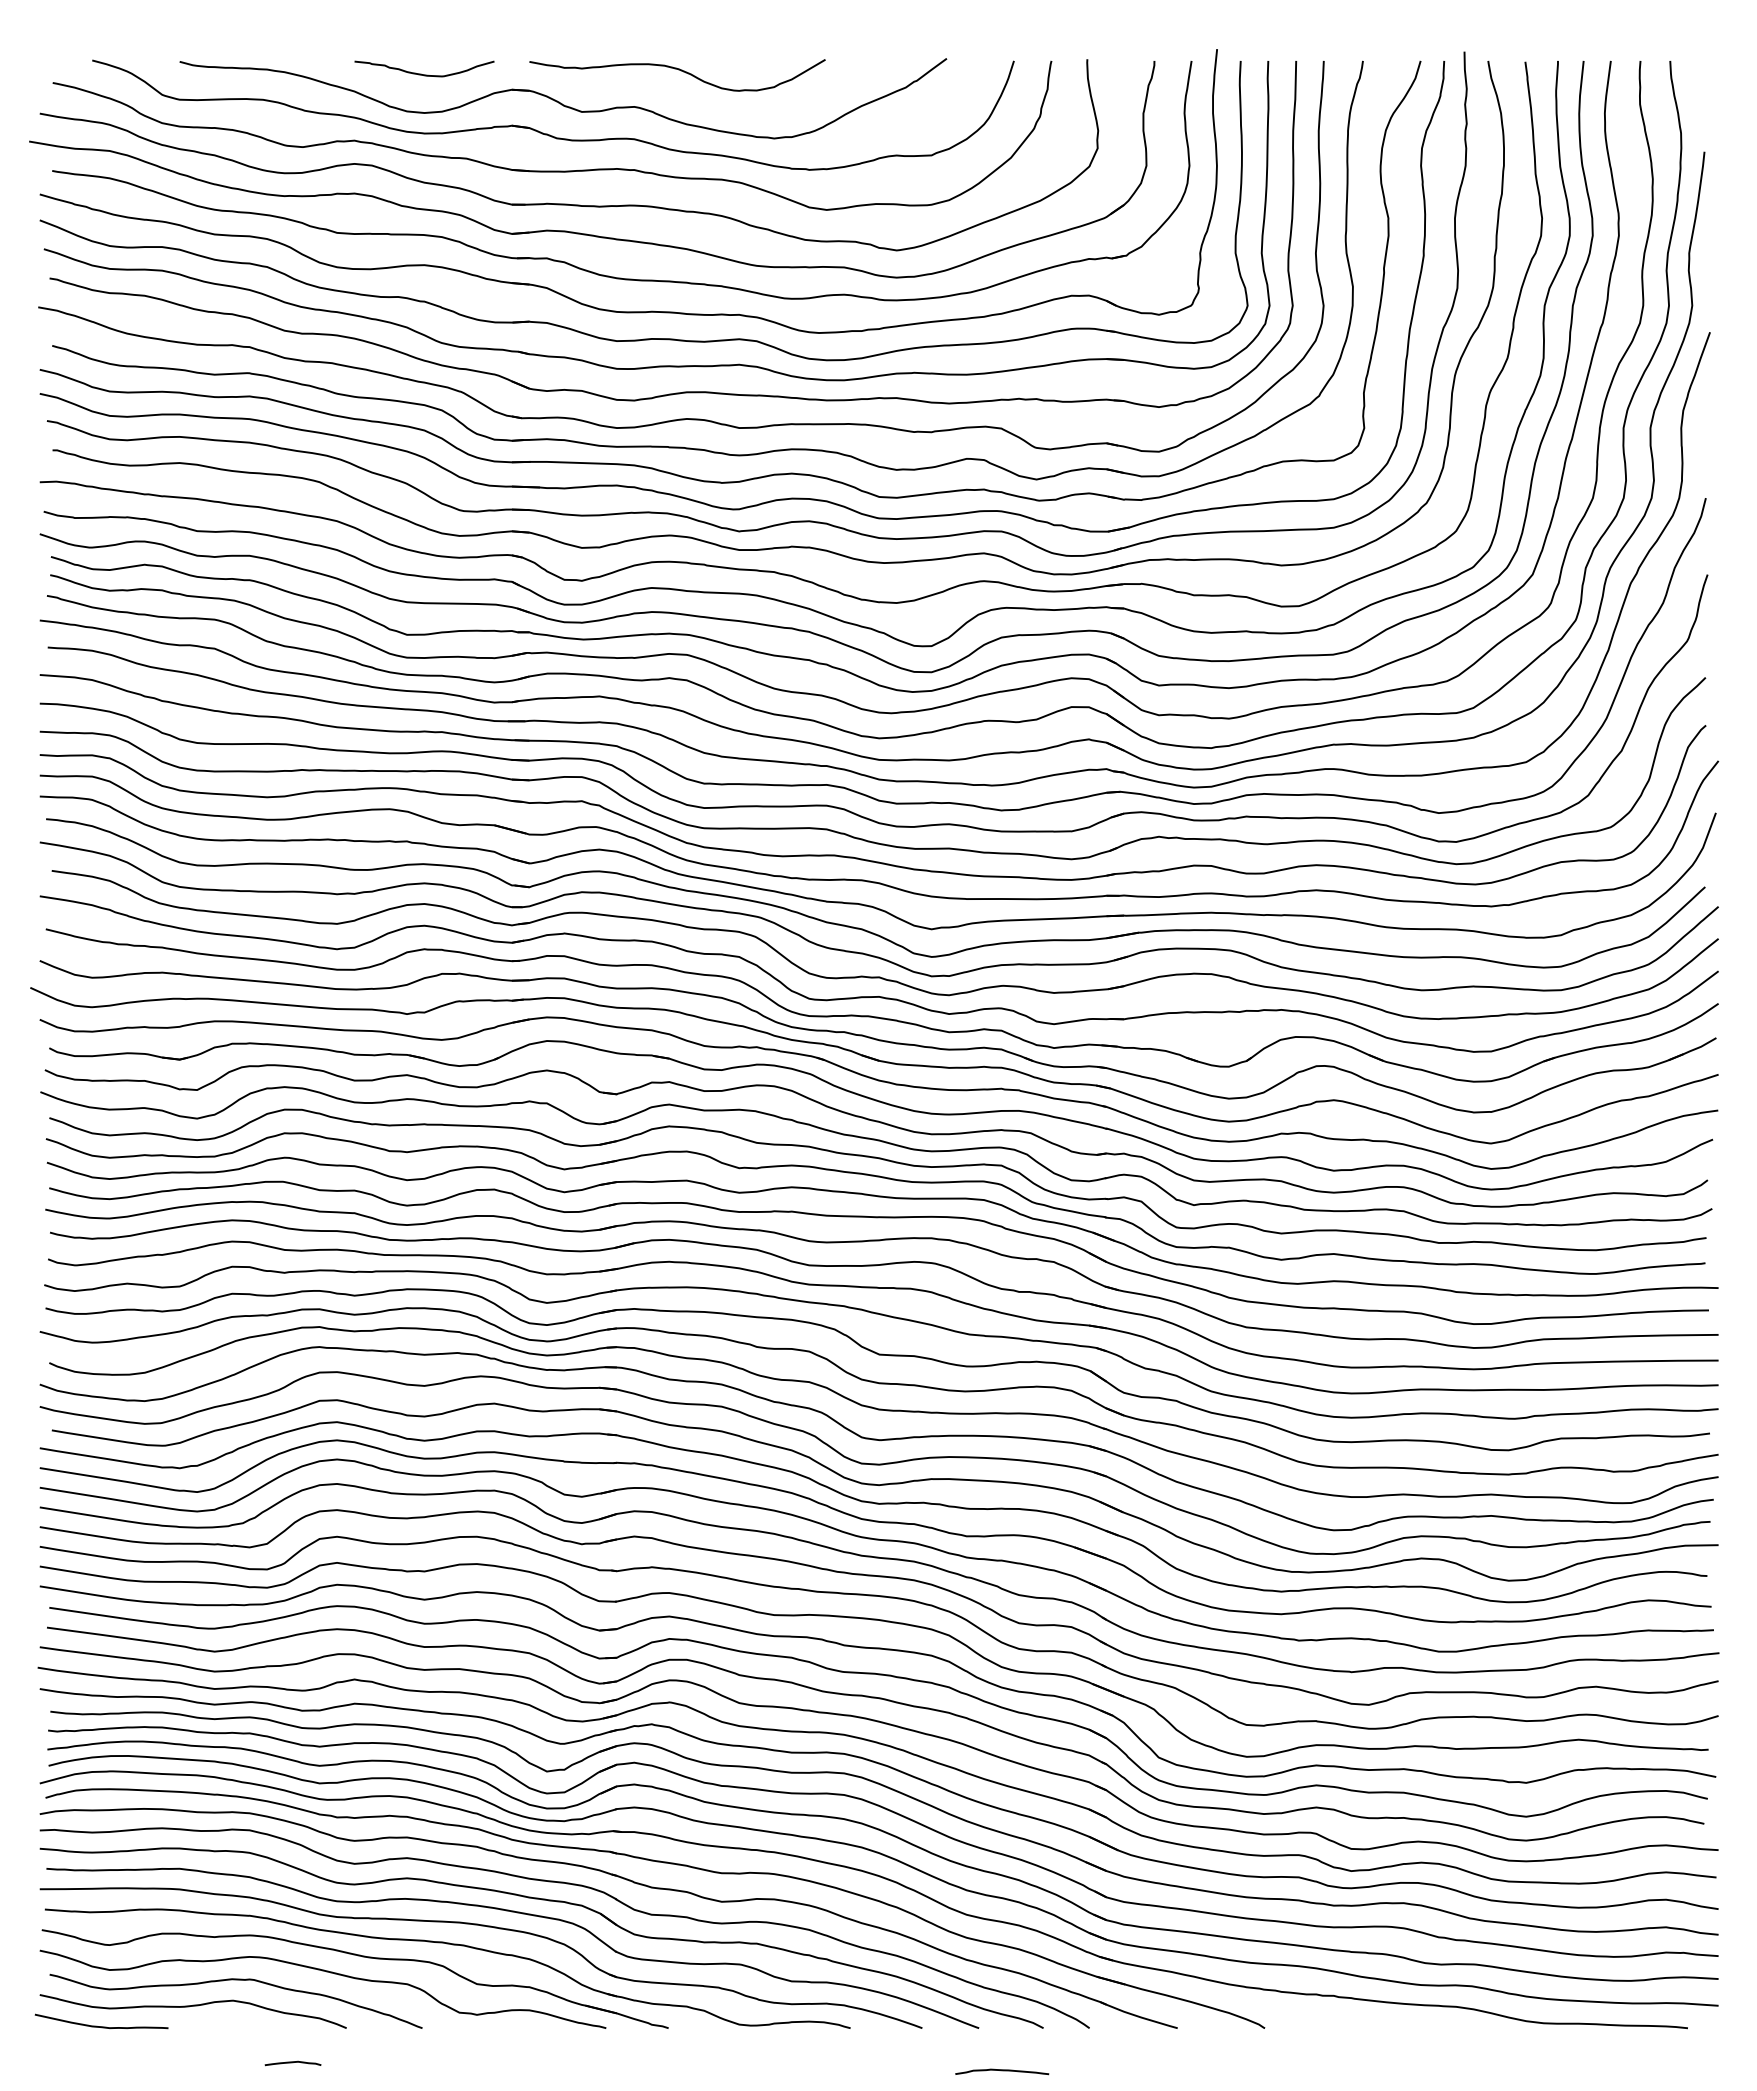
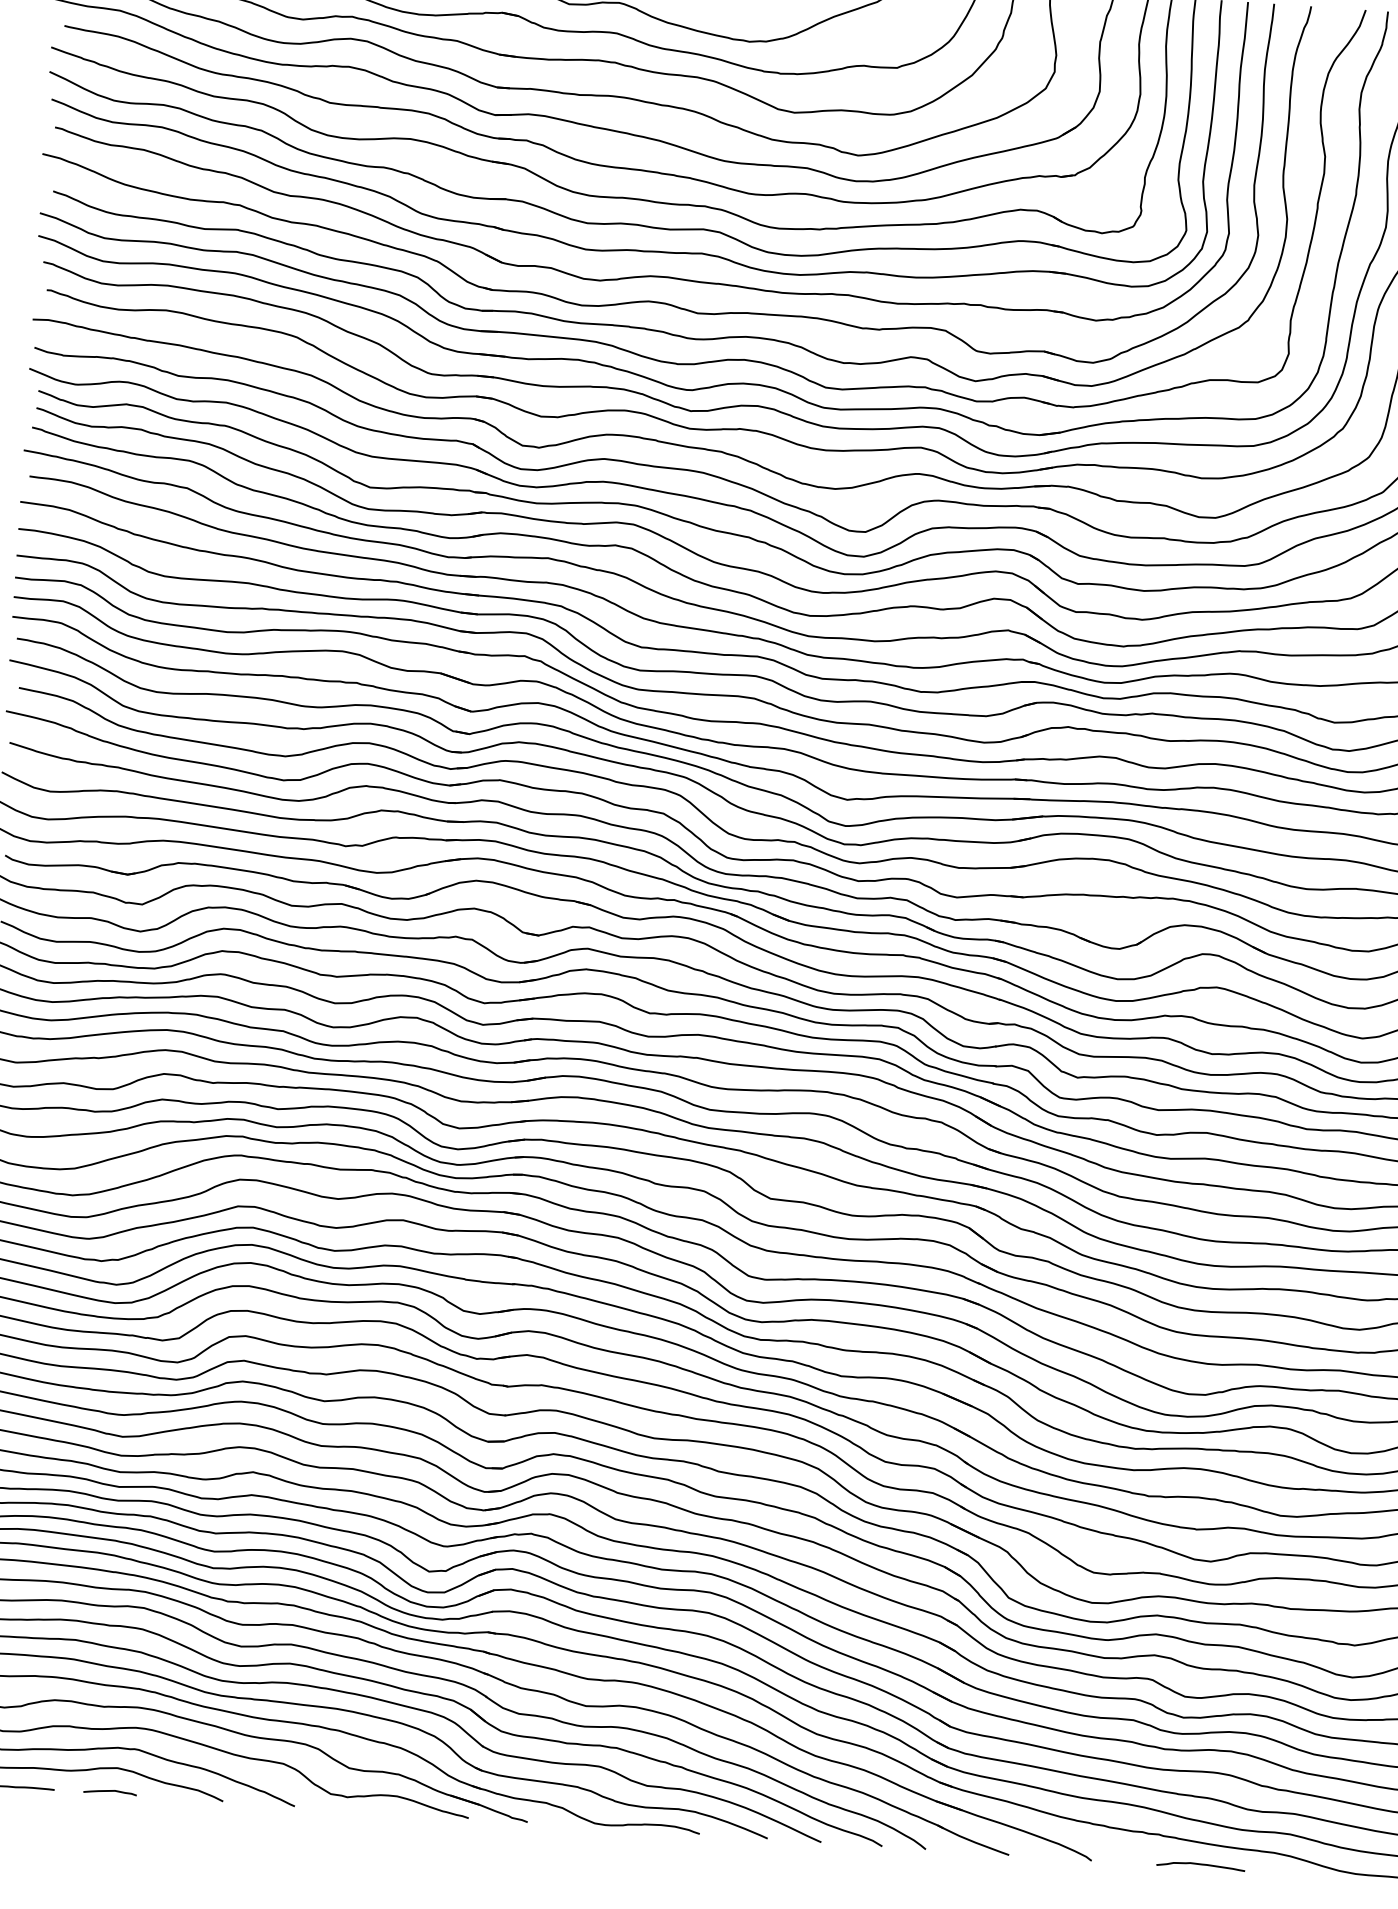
curve: (292, 2063) -> (109, 1792), moved
curve: (1002, 2071) -> (1201, 1865), moved

